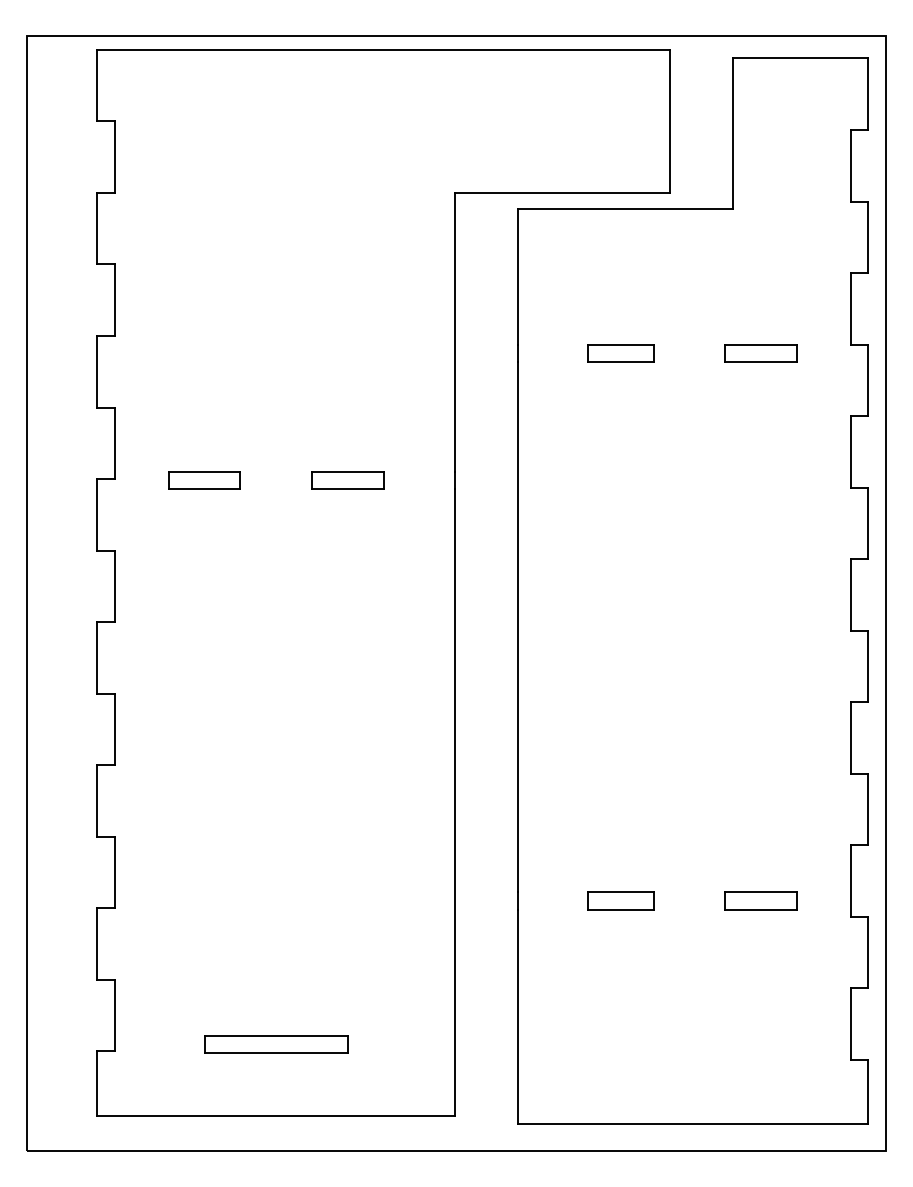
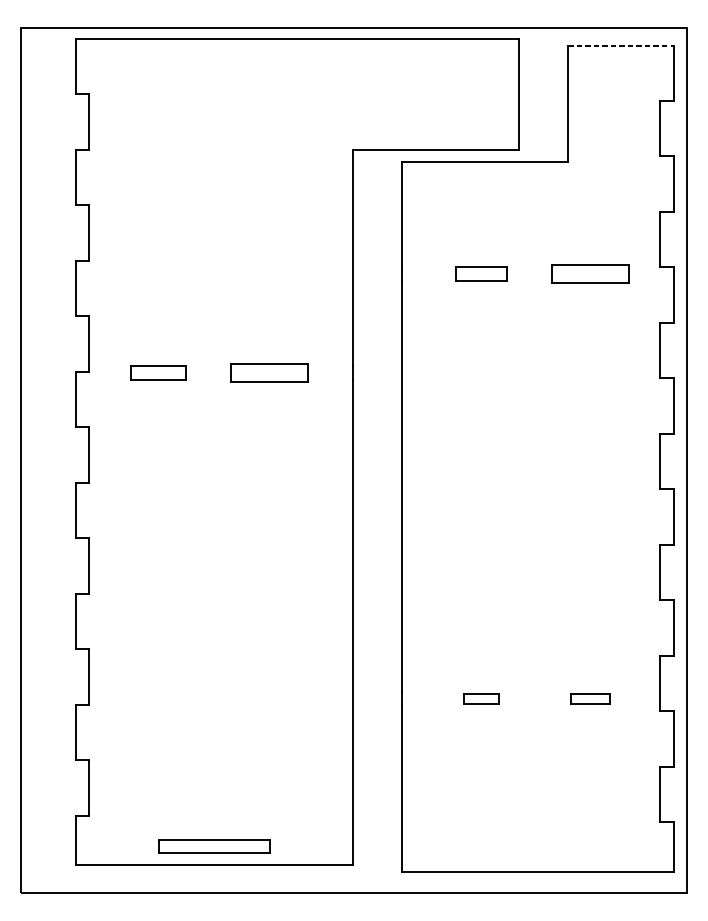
line: (800, 58) -> (620, 45), solid -> dashed
part: (760, 353) -> (589, 274), size x1.4
part: (347, 480) -> (269, 372), size x1.4
part: (620, 900) -> (481, 698), size x0.7
part: (760, 900) -> (589, 698), size x0.7
part: (276, 1044) -> (214, 846), moved

